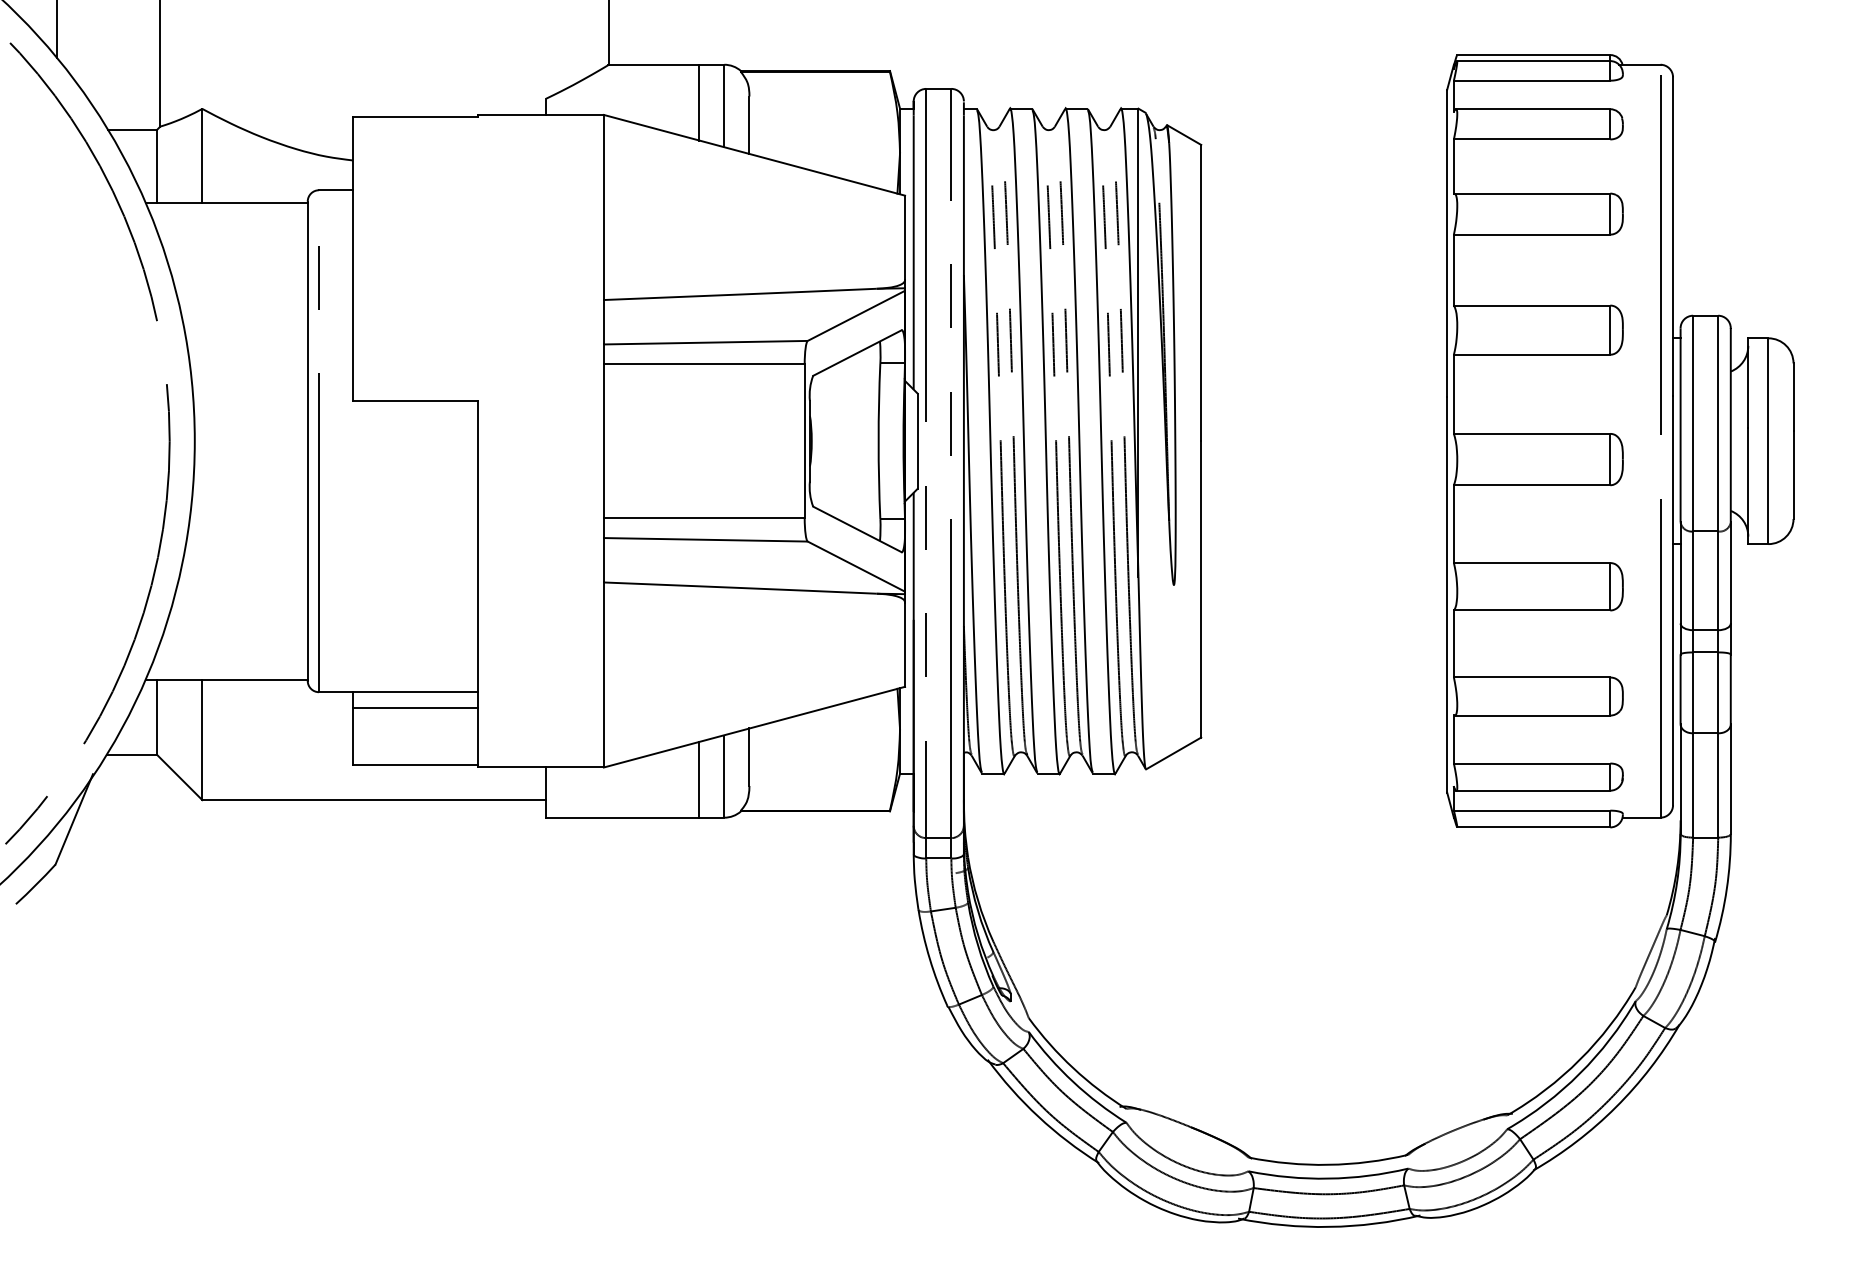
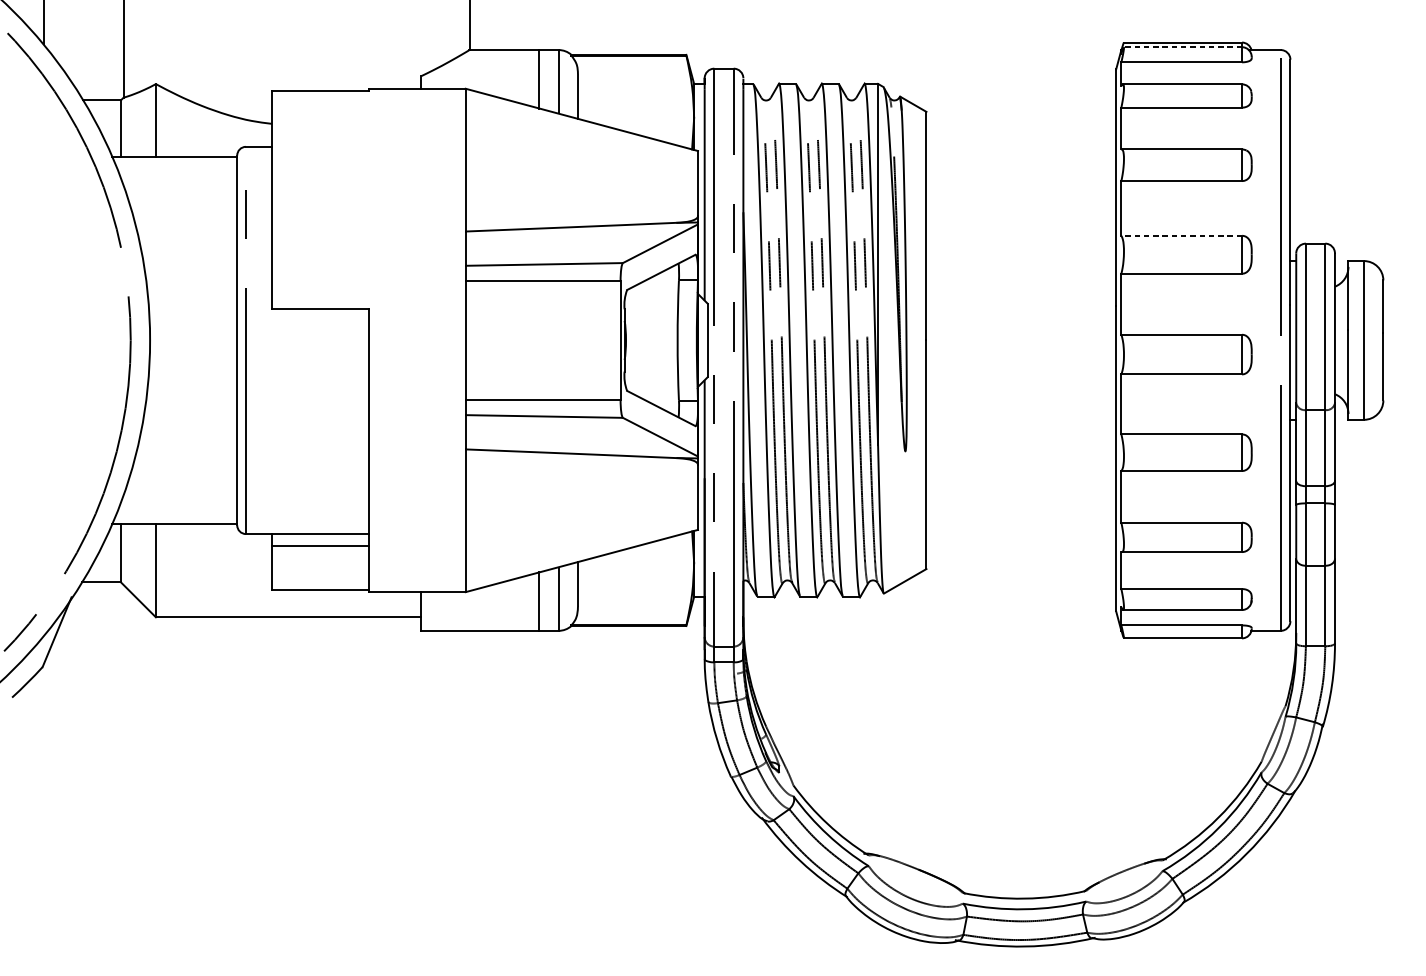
line: (1533, 61) -> (1182, 47), solid -> dashed
line: (1531, 305) -> (1181, 235), solid -> dashed

